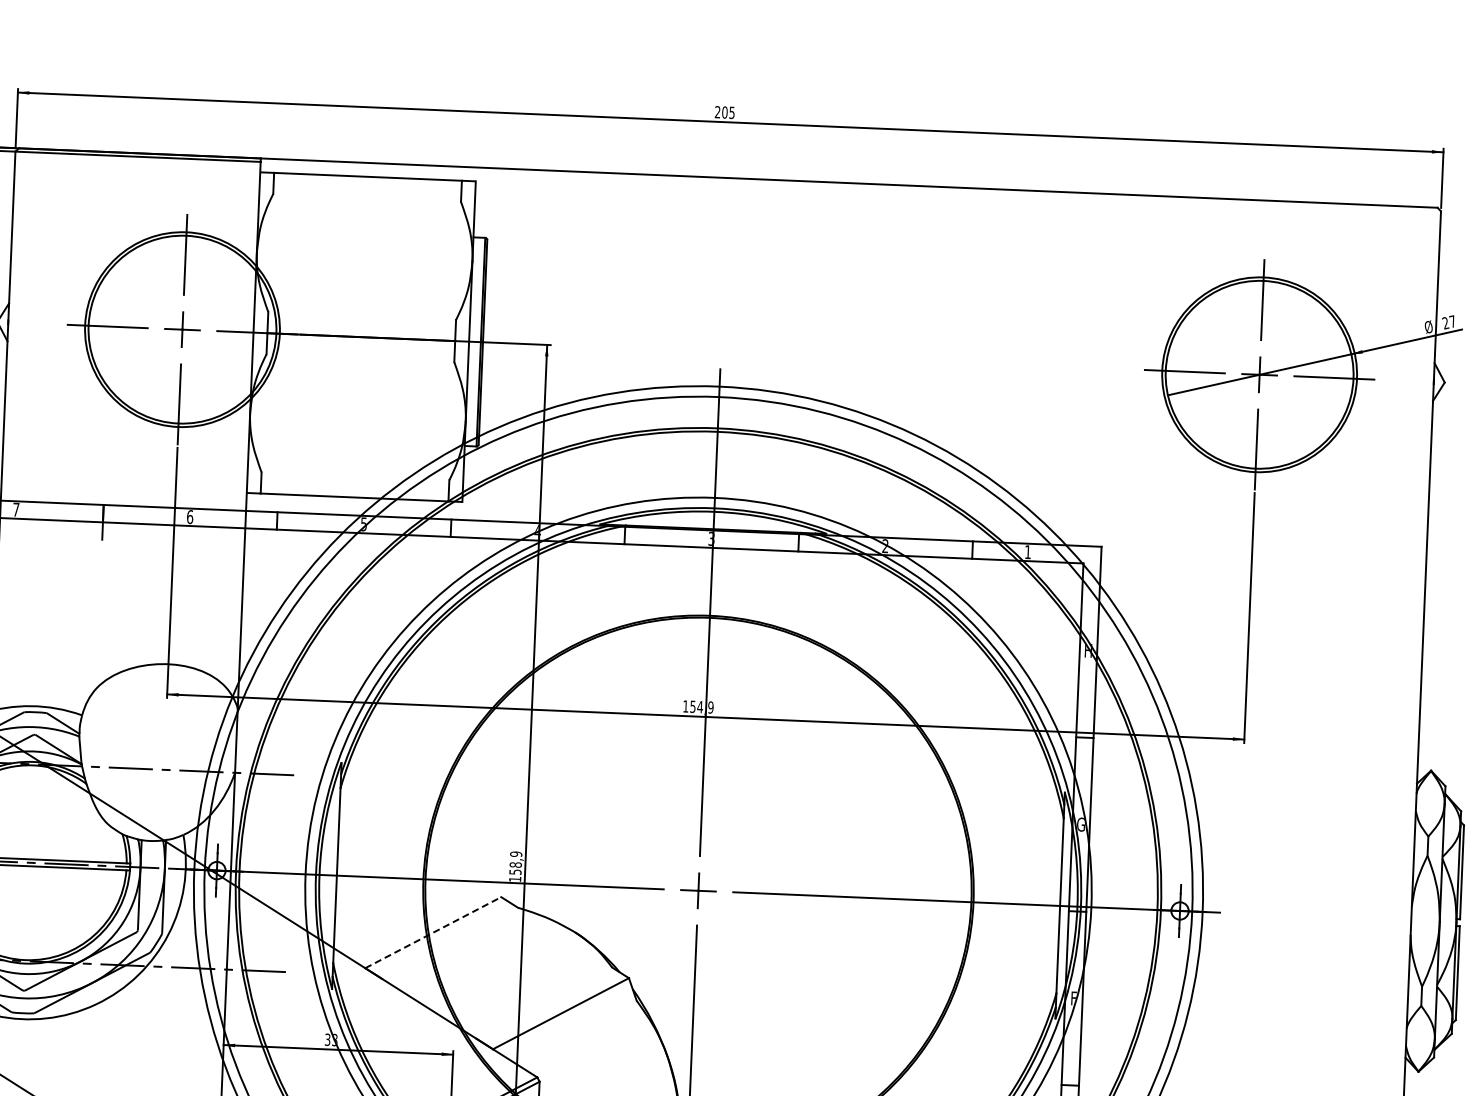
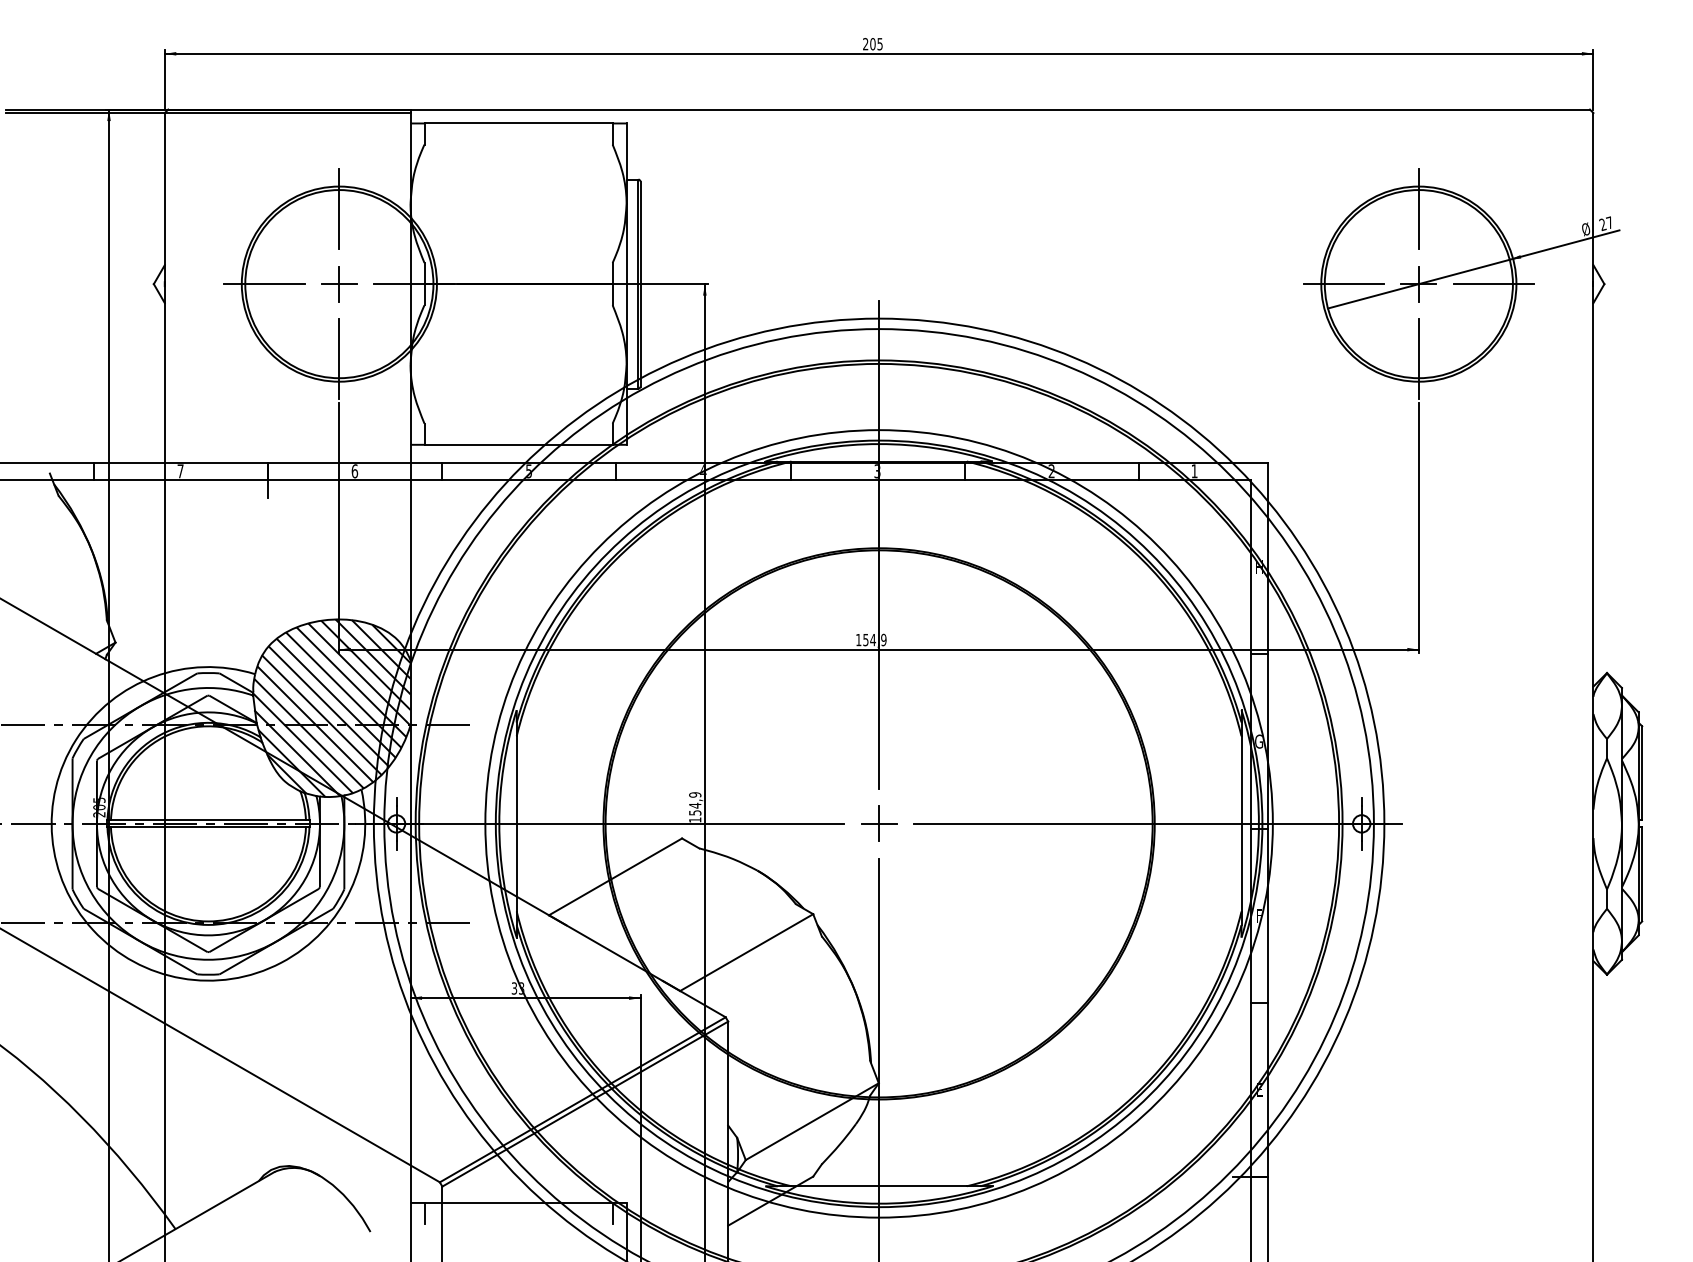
hatch: (156, 751) -> (331, 707), added
text: (516, 864) -> (695, 805), 158,9 -> 154,9
line: (433, 932) -> (615, 876), dashed -> solid

